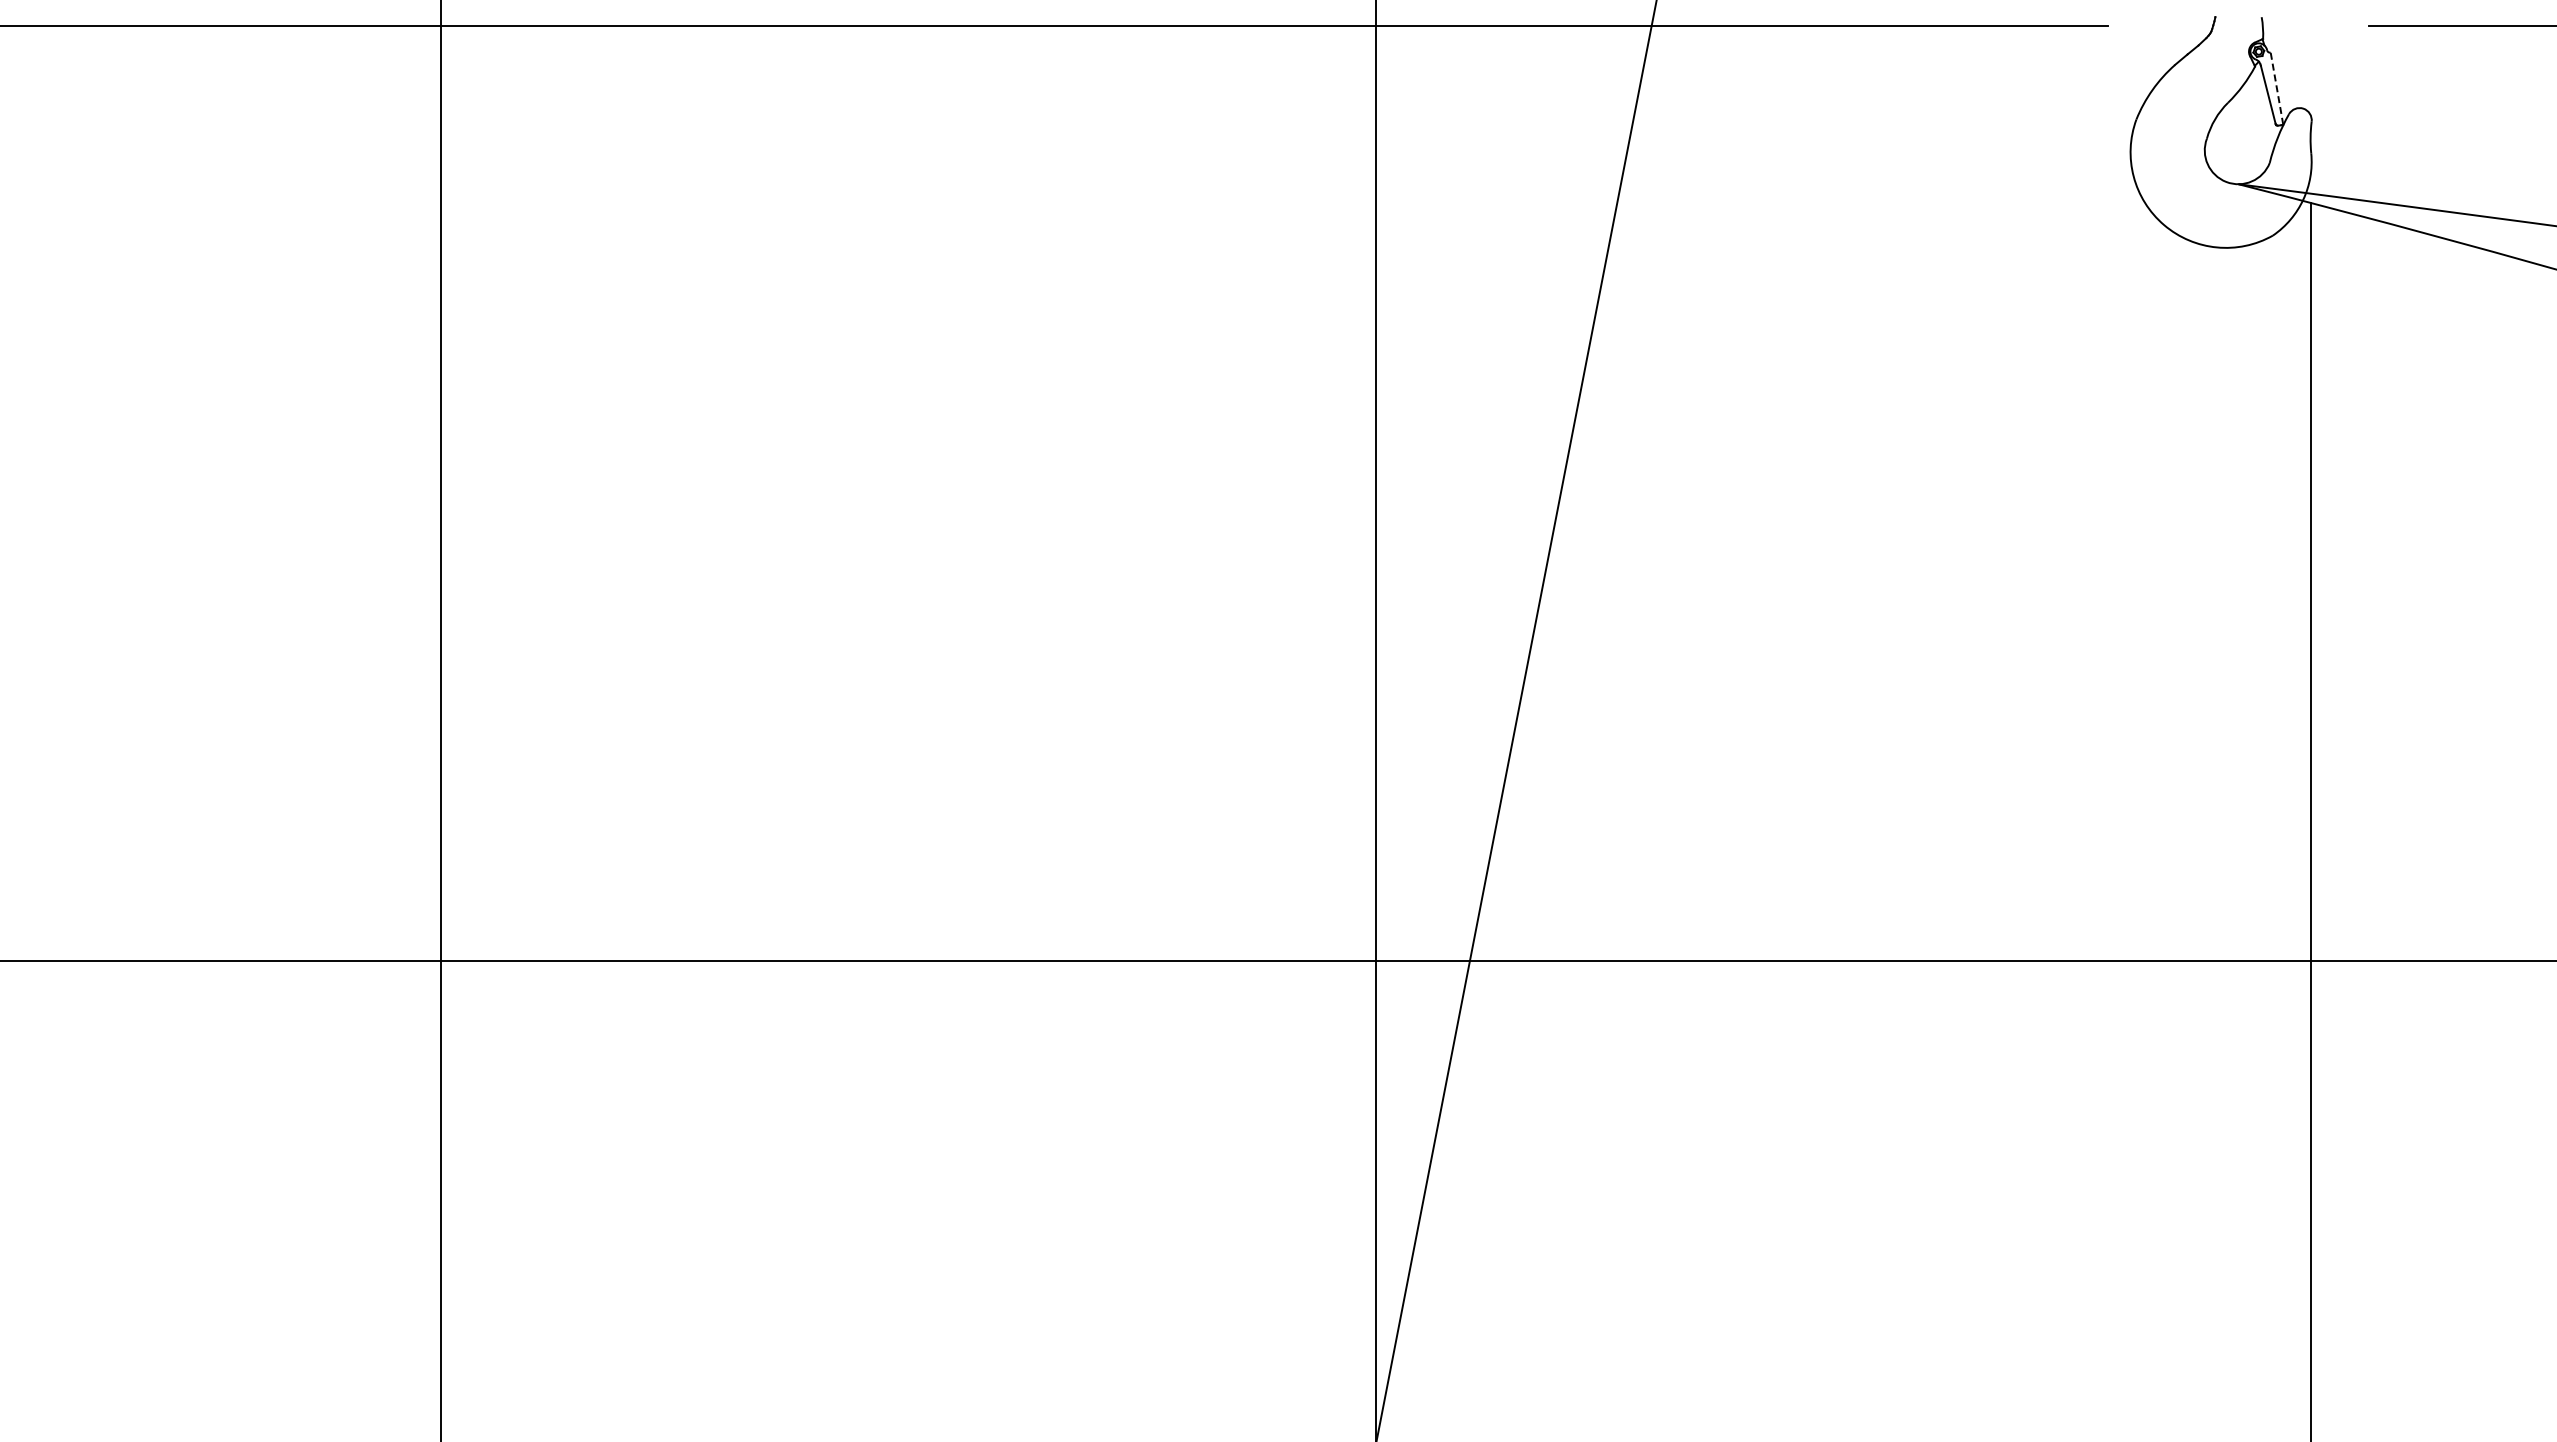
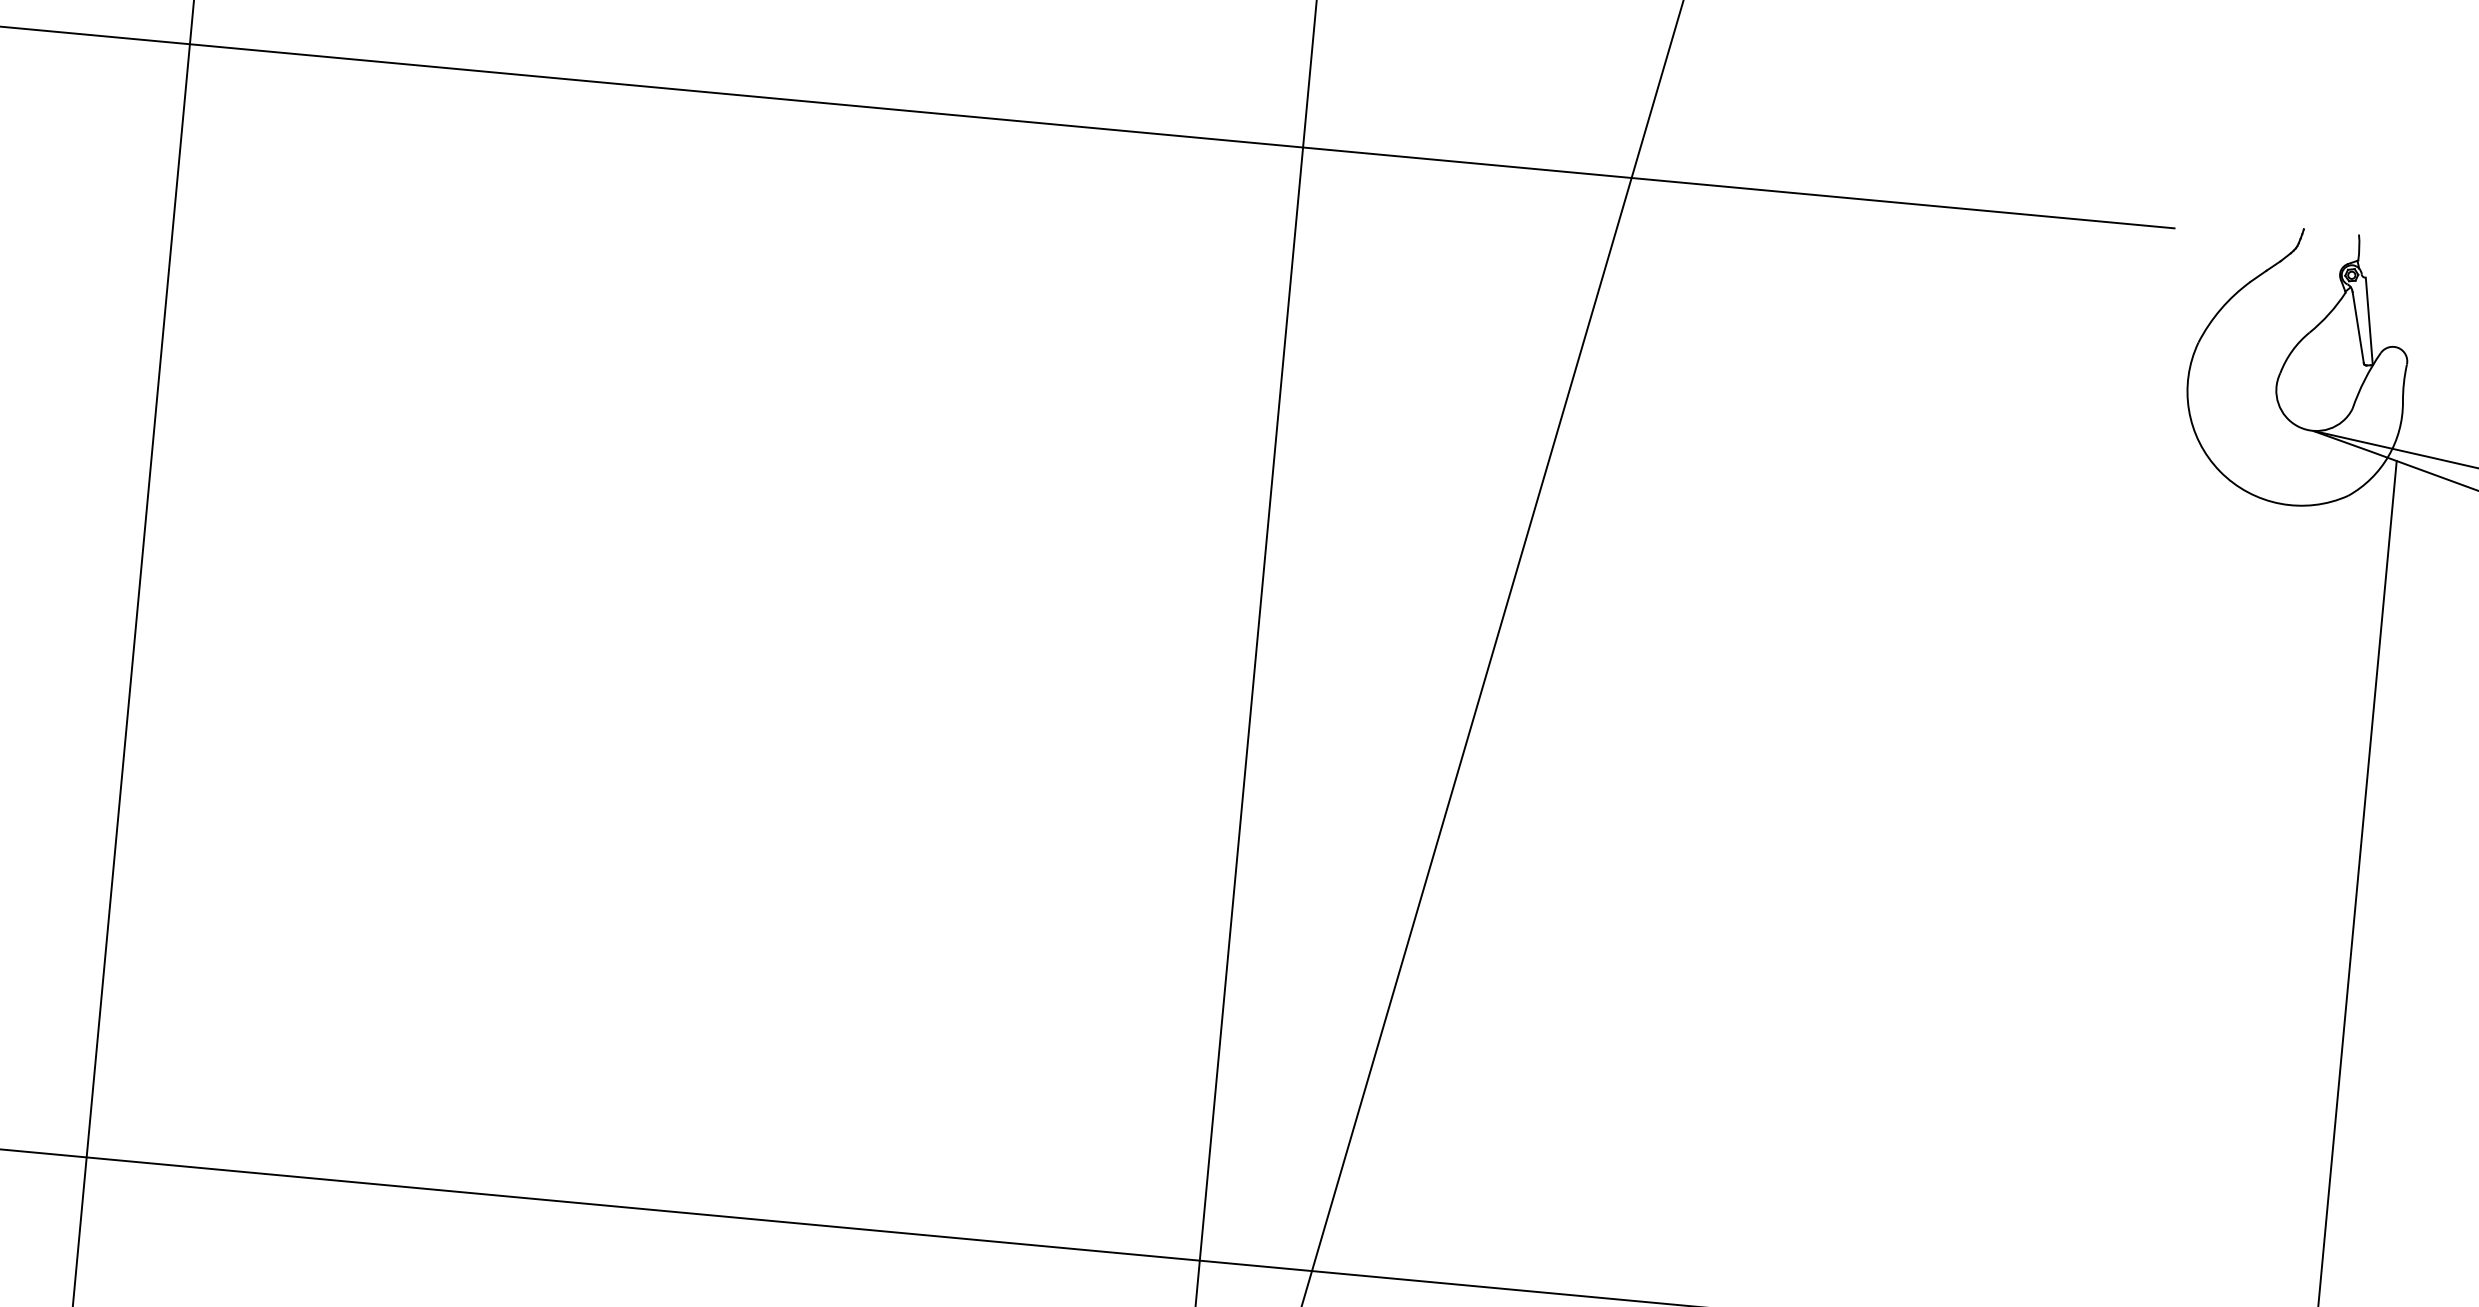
line: (2276, 88) -> (2368, 321), dashed -> solid

